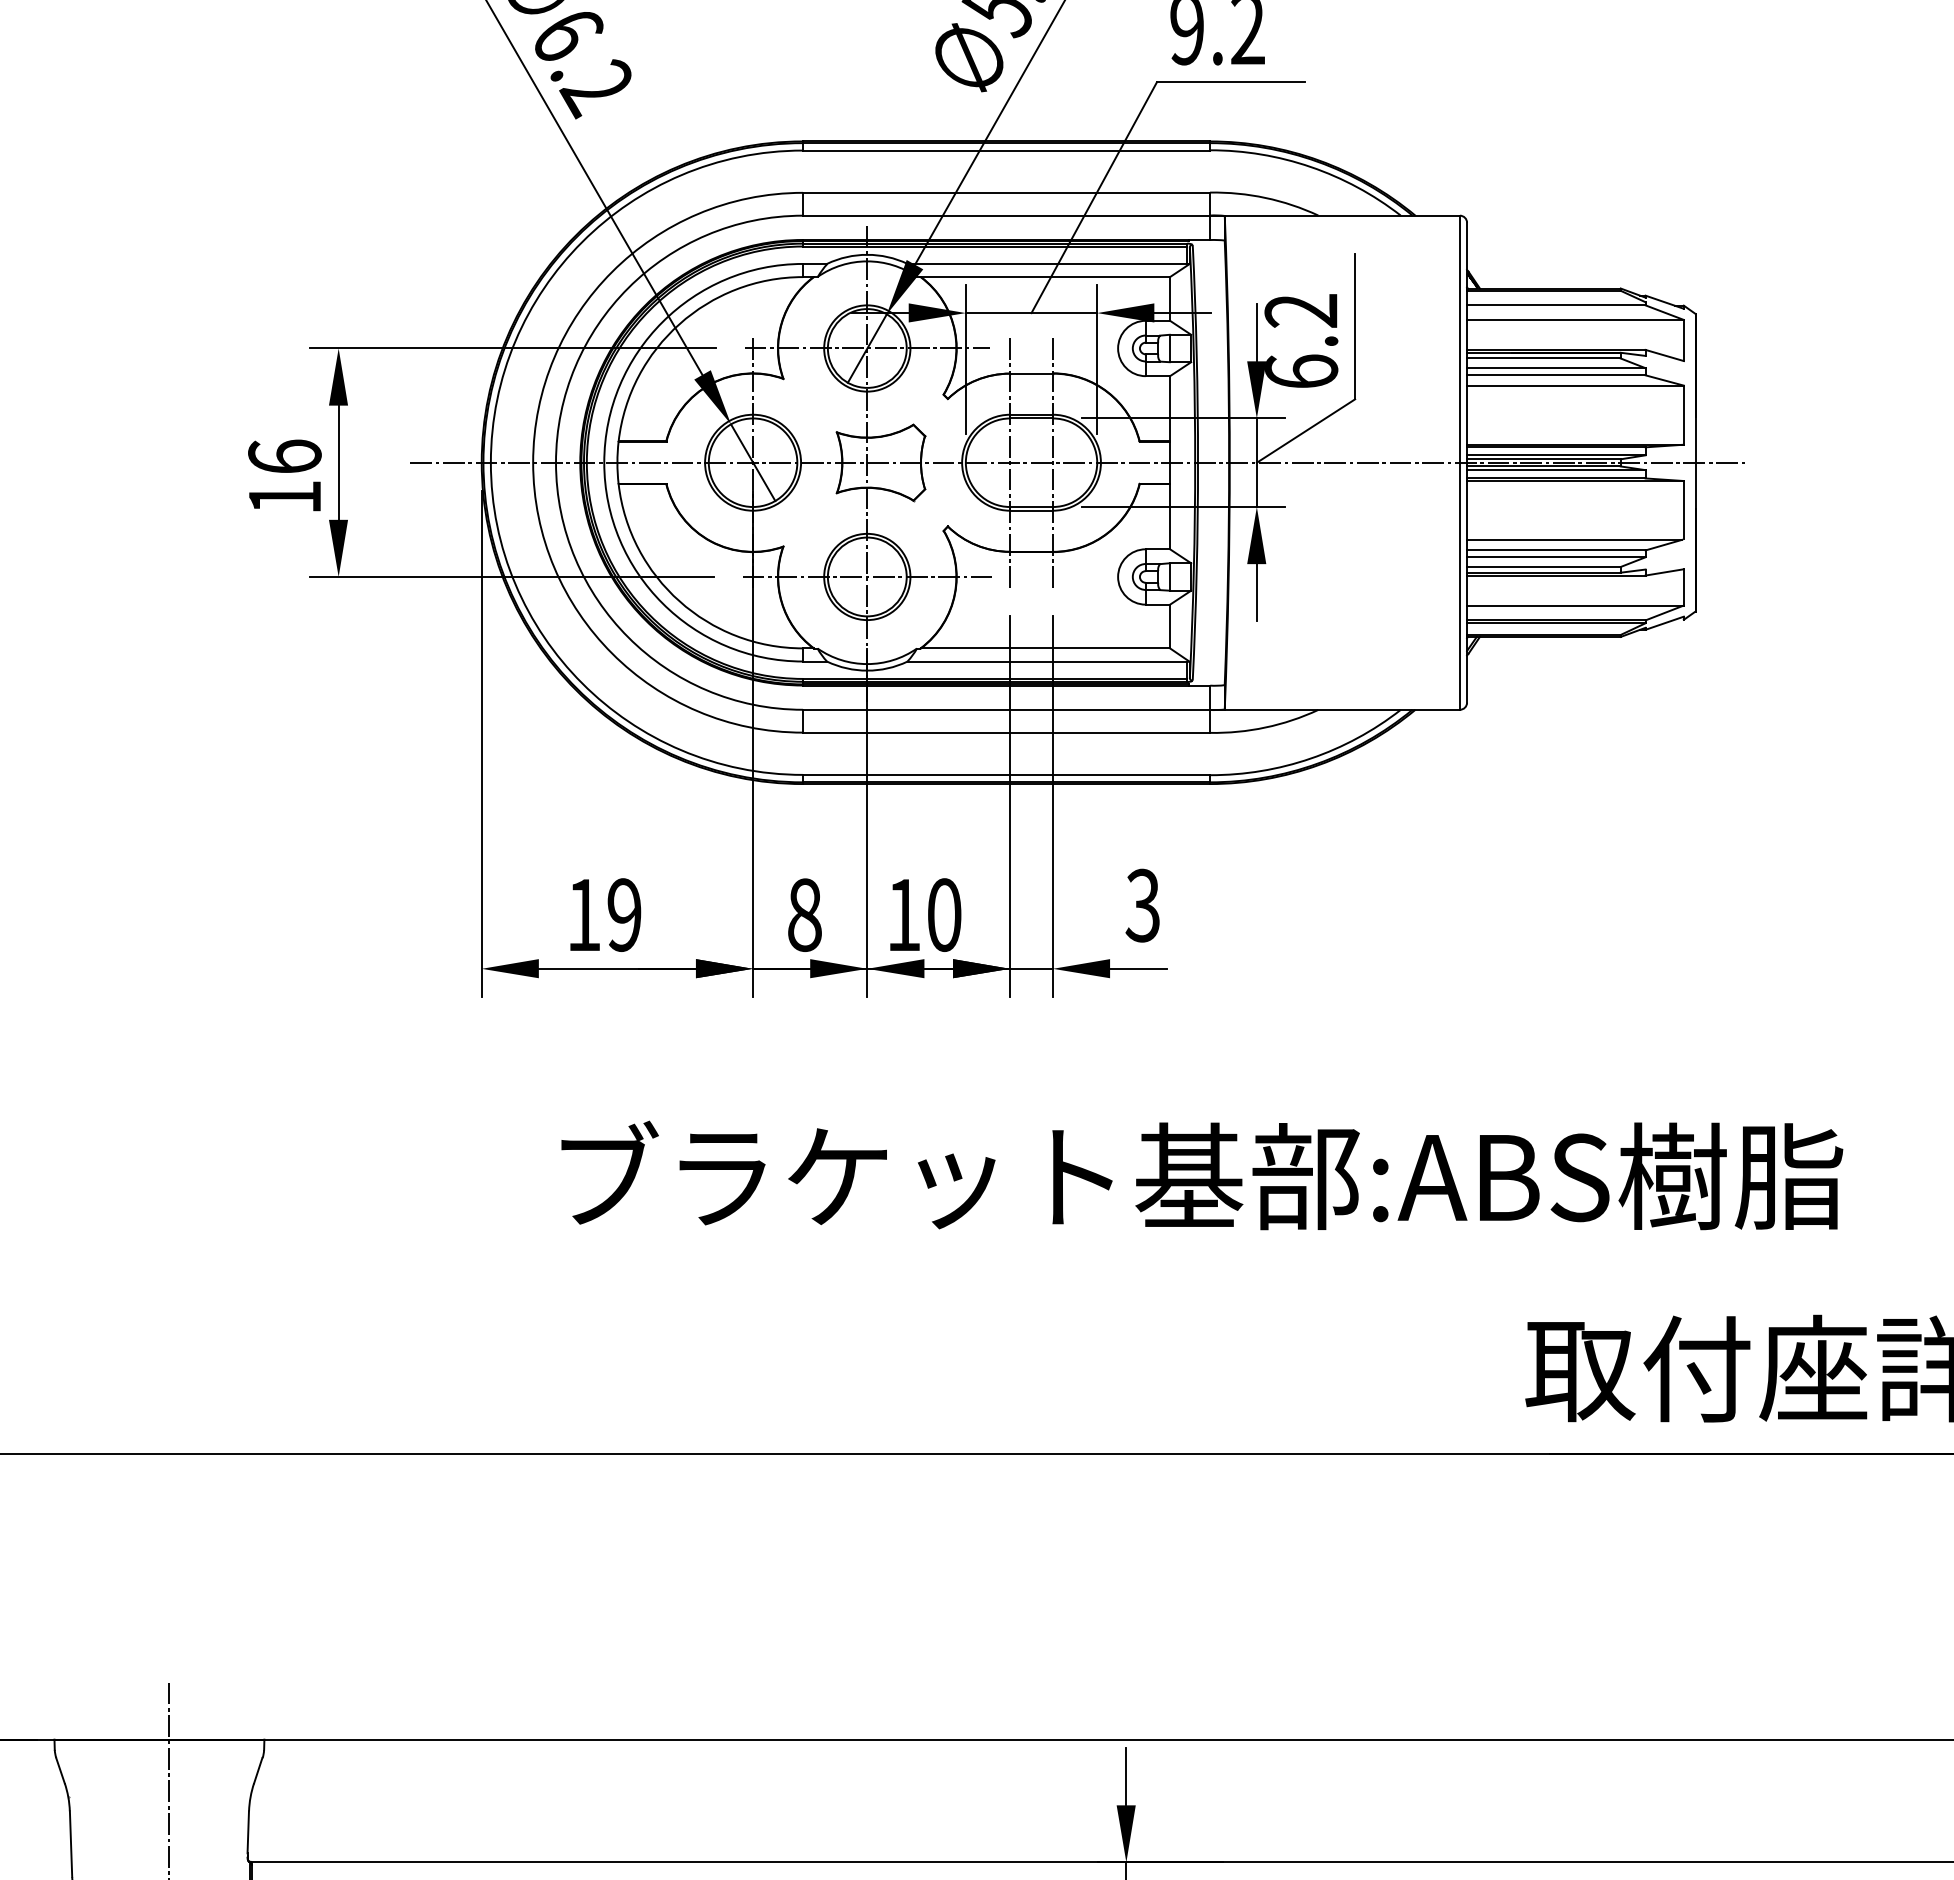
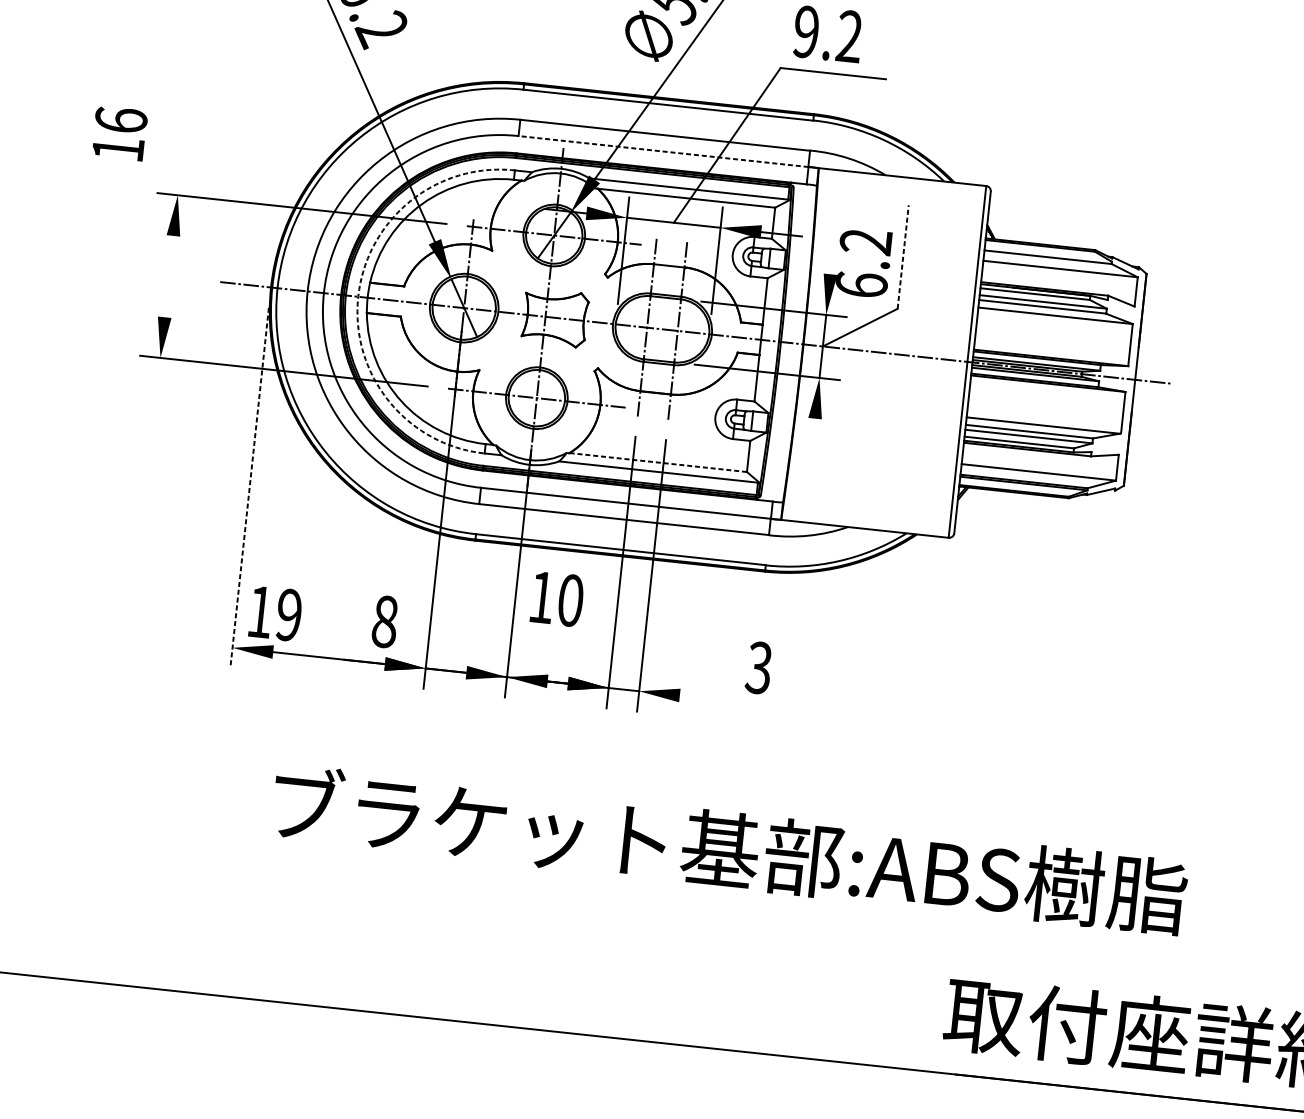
line: (1006, 215) -> (663, 151), solid -> dashed
line: (1355, 326) -> (903, 256), solid -> dashed
line: (1256, 332) -> (832, 253), removed
line: (338, 462) -> (169, 276), removed
arc: (604, 462) -> (358, 296), solid -> dashed
text: (284, 475) -> (119, 133), moved
line: (1256, 592) -> (812, 438), removed
line: (1045, 648) -> (658, 462), solid -> dashed
line: (481, 744) -> (249, 488), solid -> dashed
text: (1142, 905) -> (758, 667), moved
text: (605, 914) -> (275, 613), moved
text: (804, 914) -> (384, 621), moved
text: (925, 914) -> (557, 598), moved
line: (1138, 968) -> (700, 697), removed

